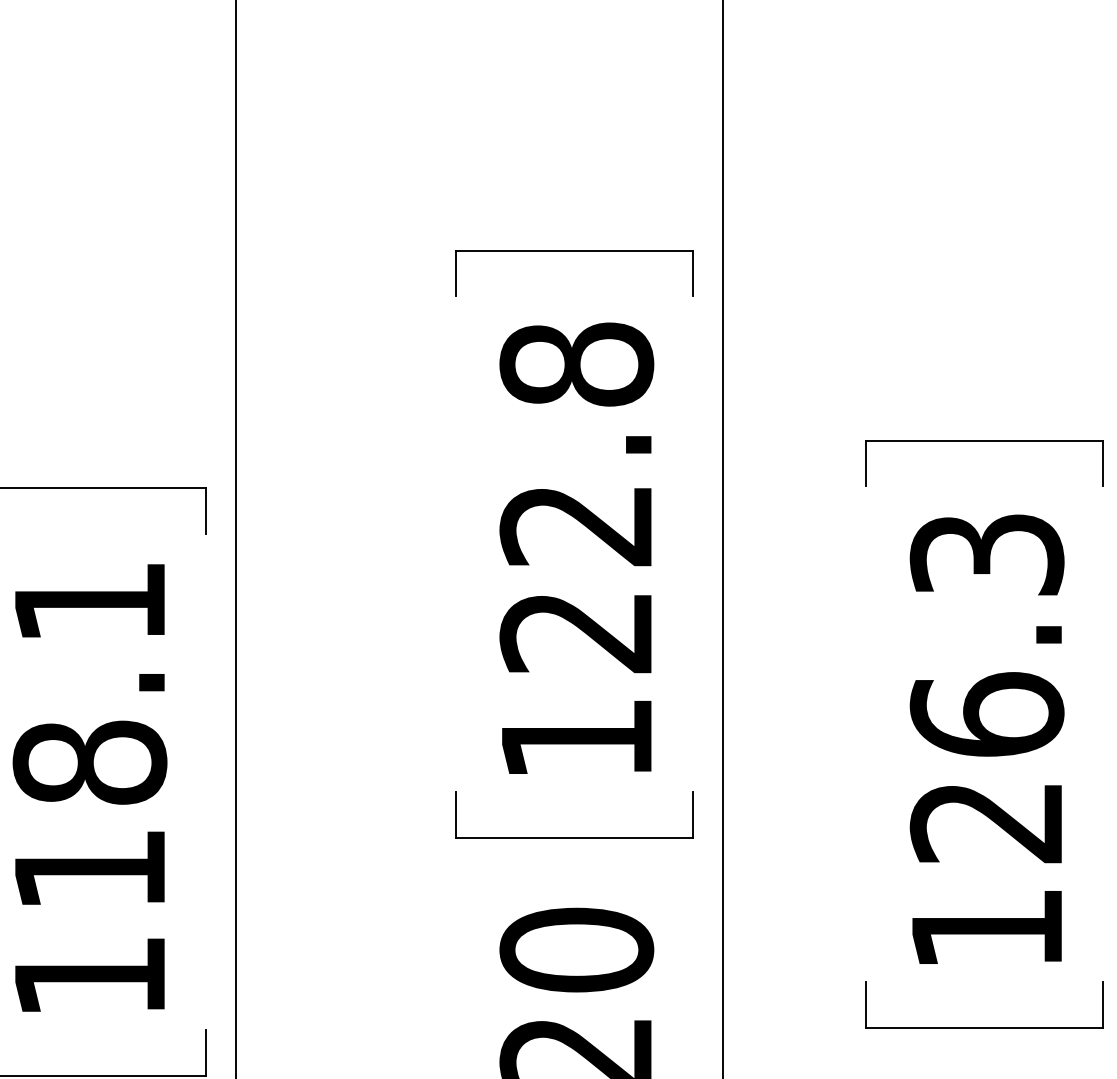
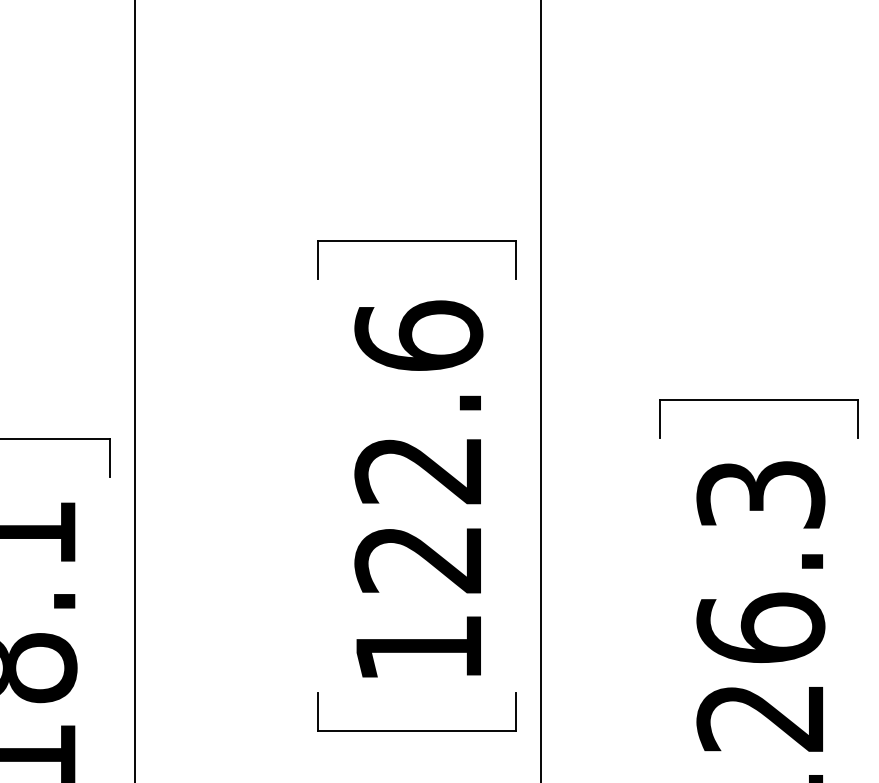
text: (576, 363) -> (418, 335), 122.8 -> 122.6

